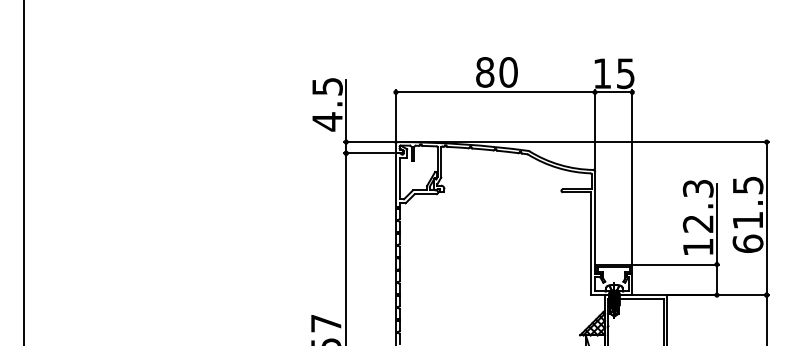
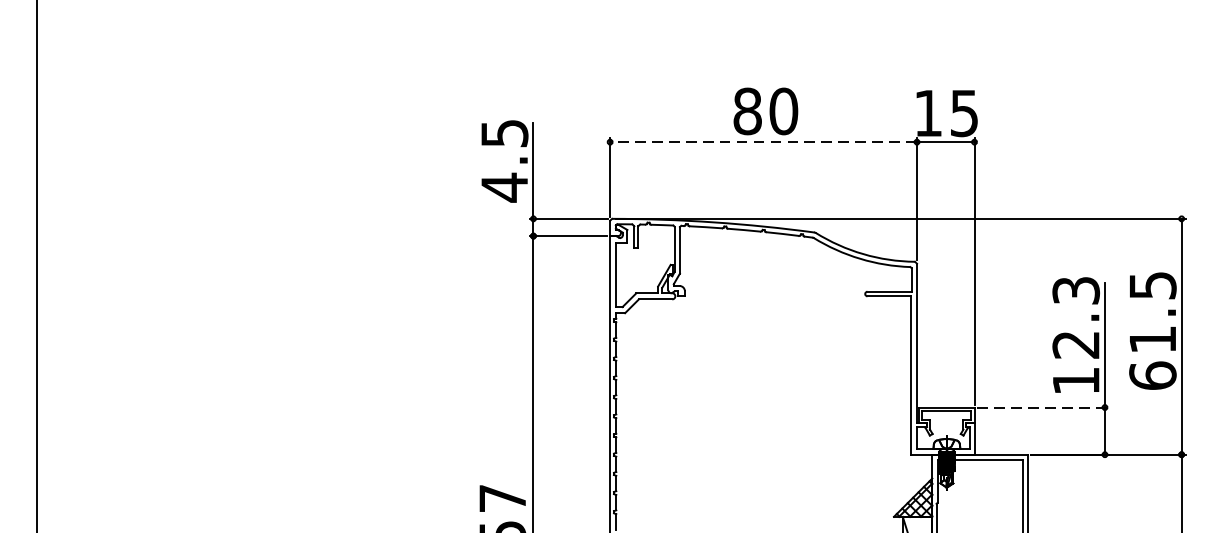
line: (495, 92) -> (763, 142), solid -> dashed
line: (676, 264) -> (1042, 407), solid -> dashed

